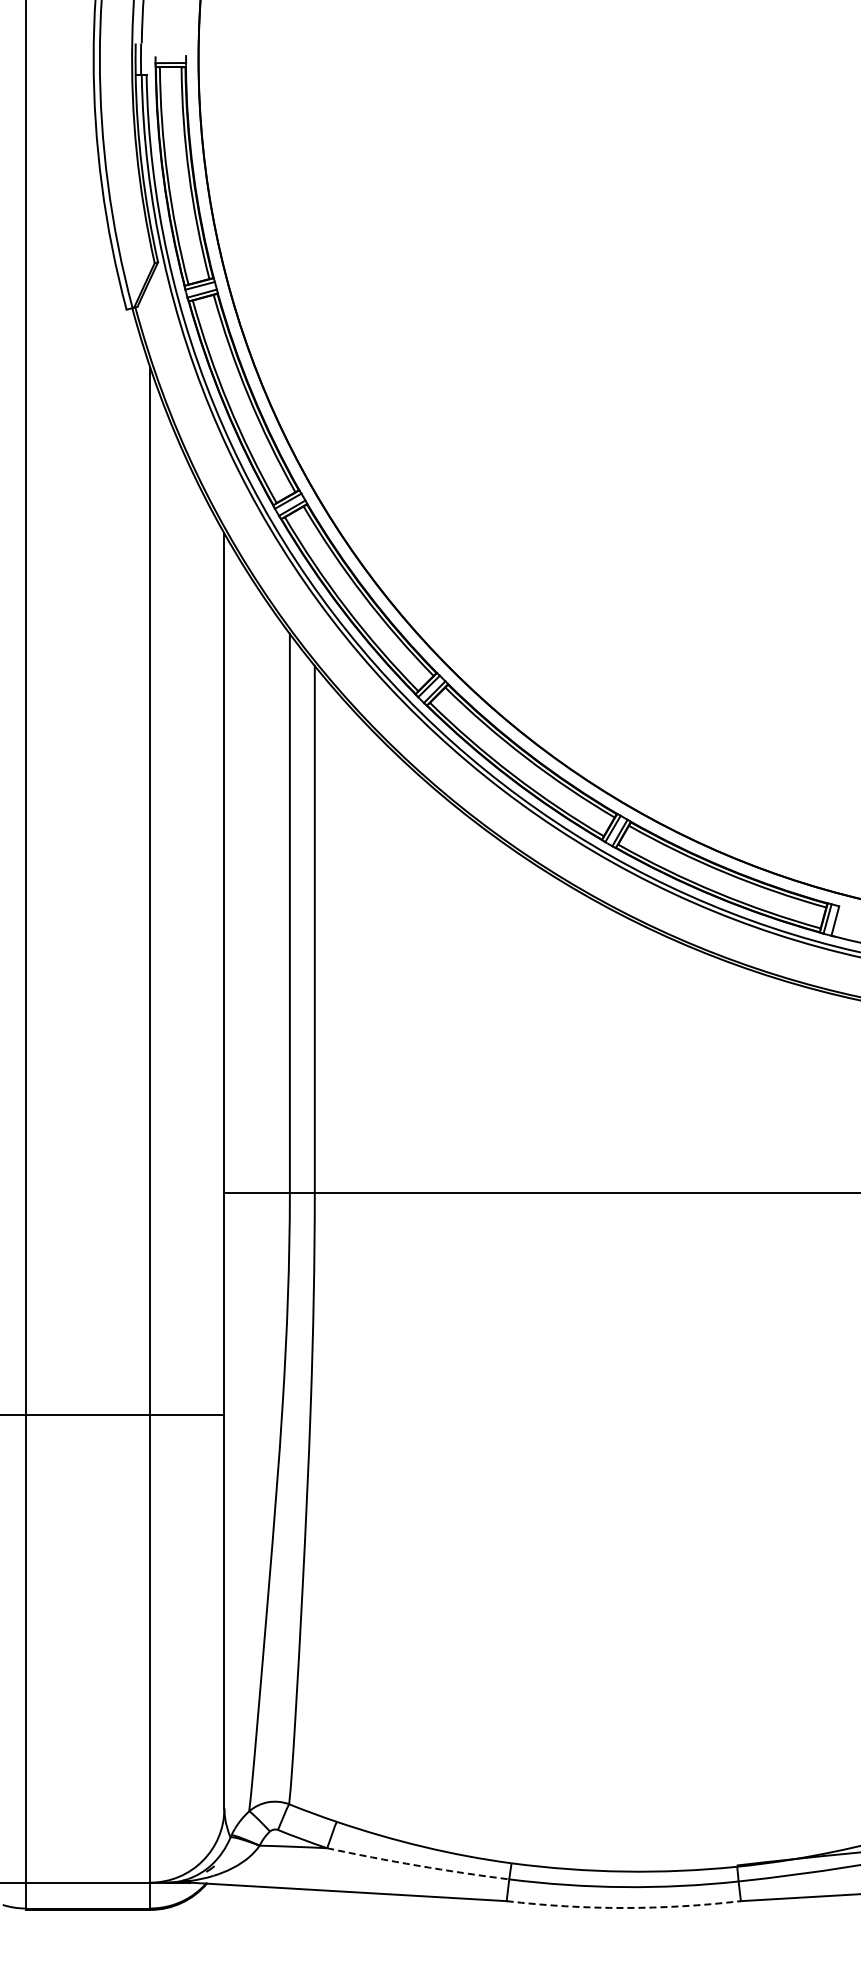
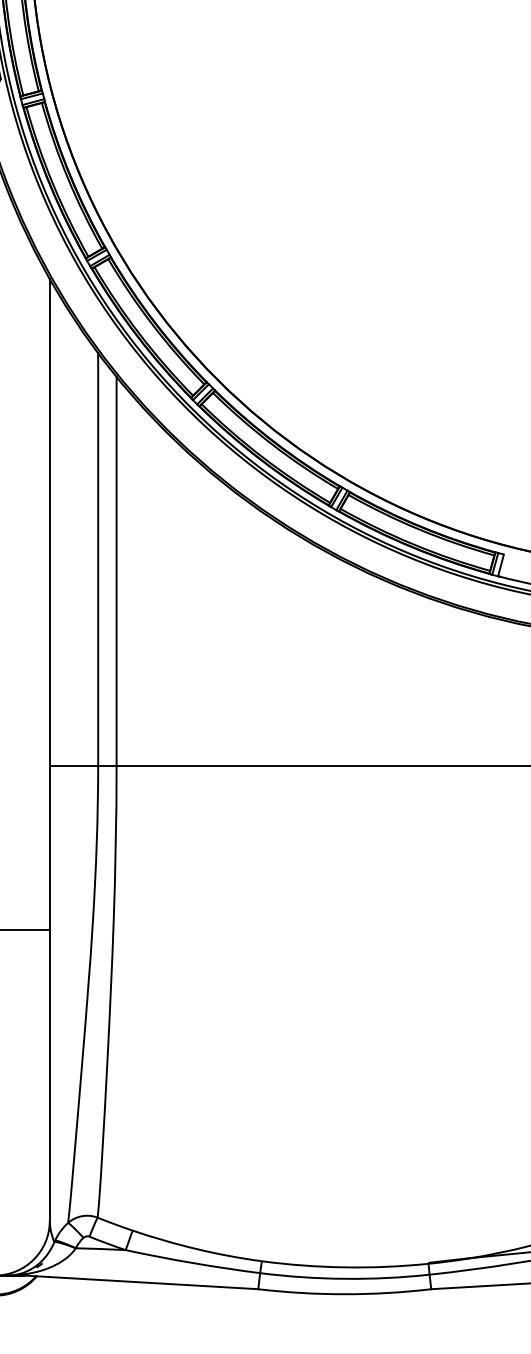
arc: (417, 1865) -> (192, 1262), dashed -> solid
arc: (623, 1907) -> (344, 1293), dashed -> solid

